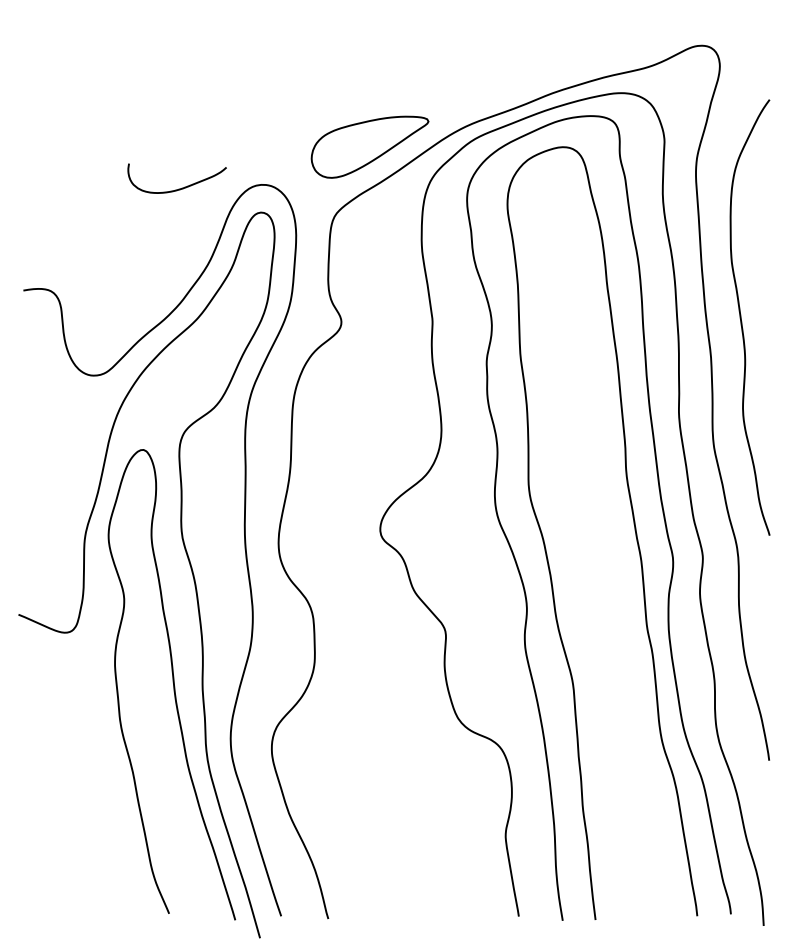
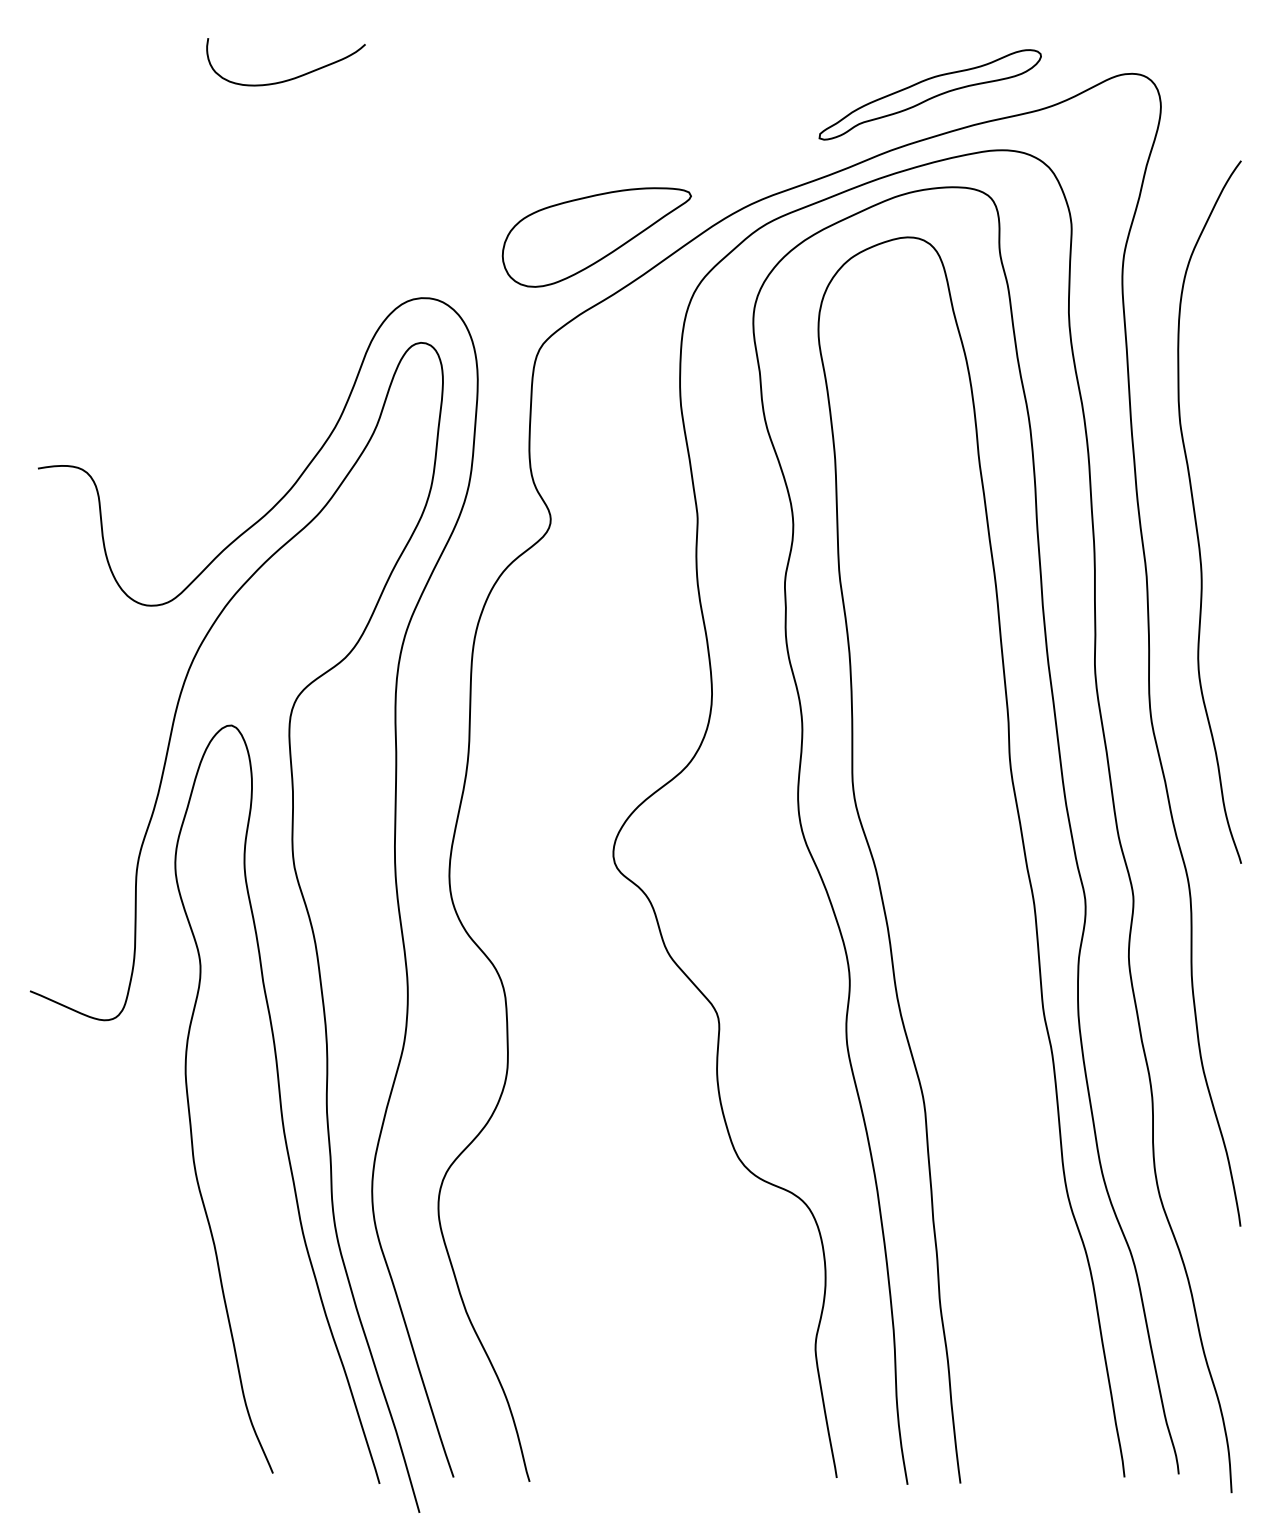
part: (576, 58) -> (929, 94), added
curve: (178, 188) -> (287, 78), moved

